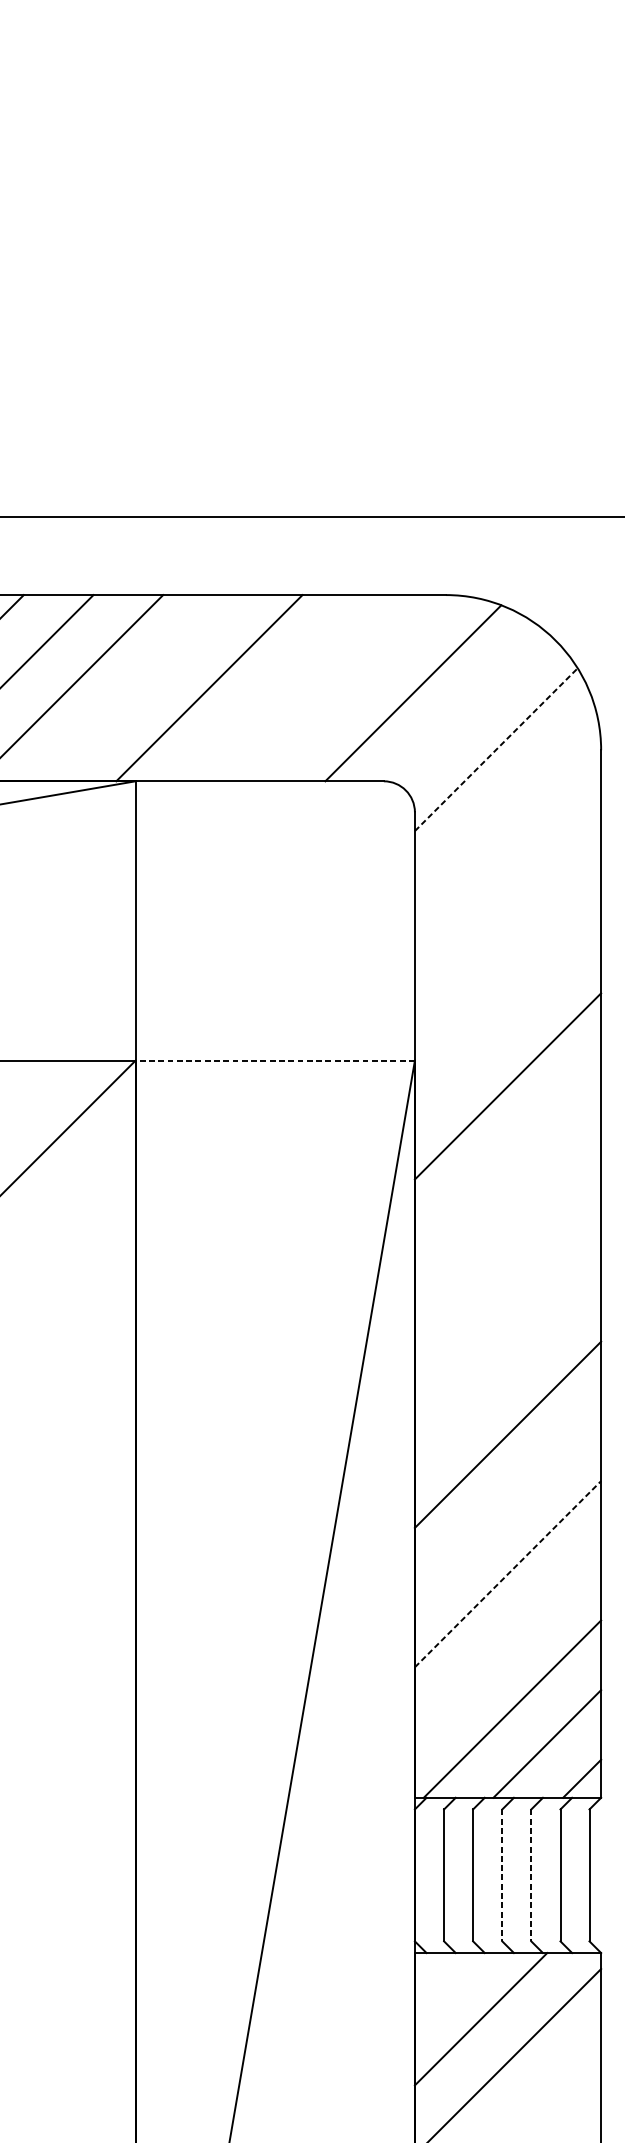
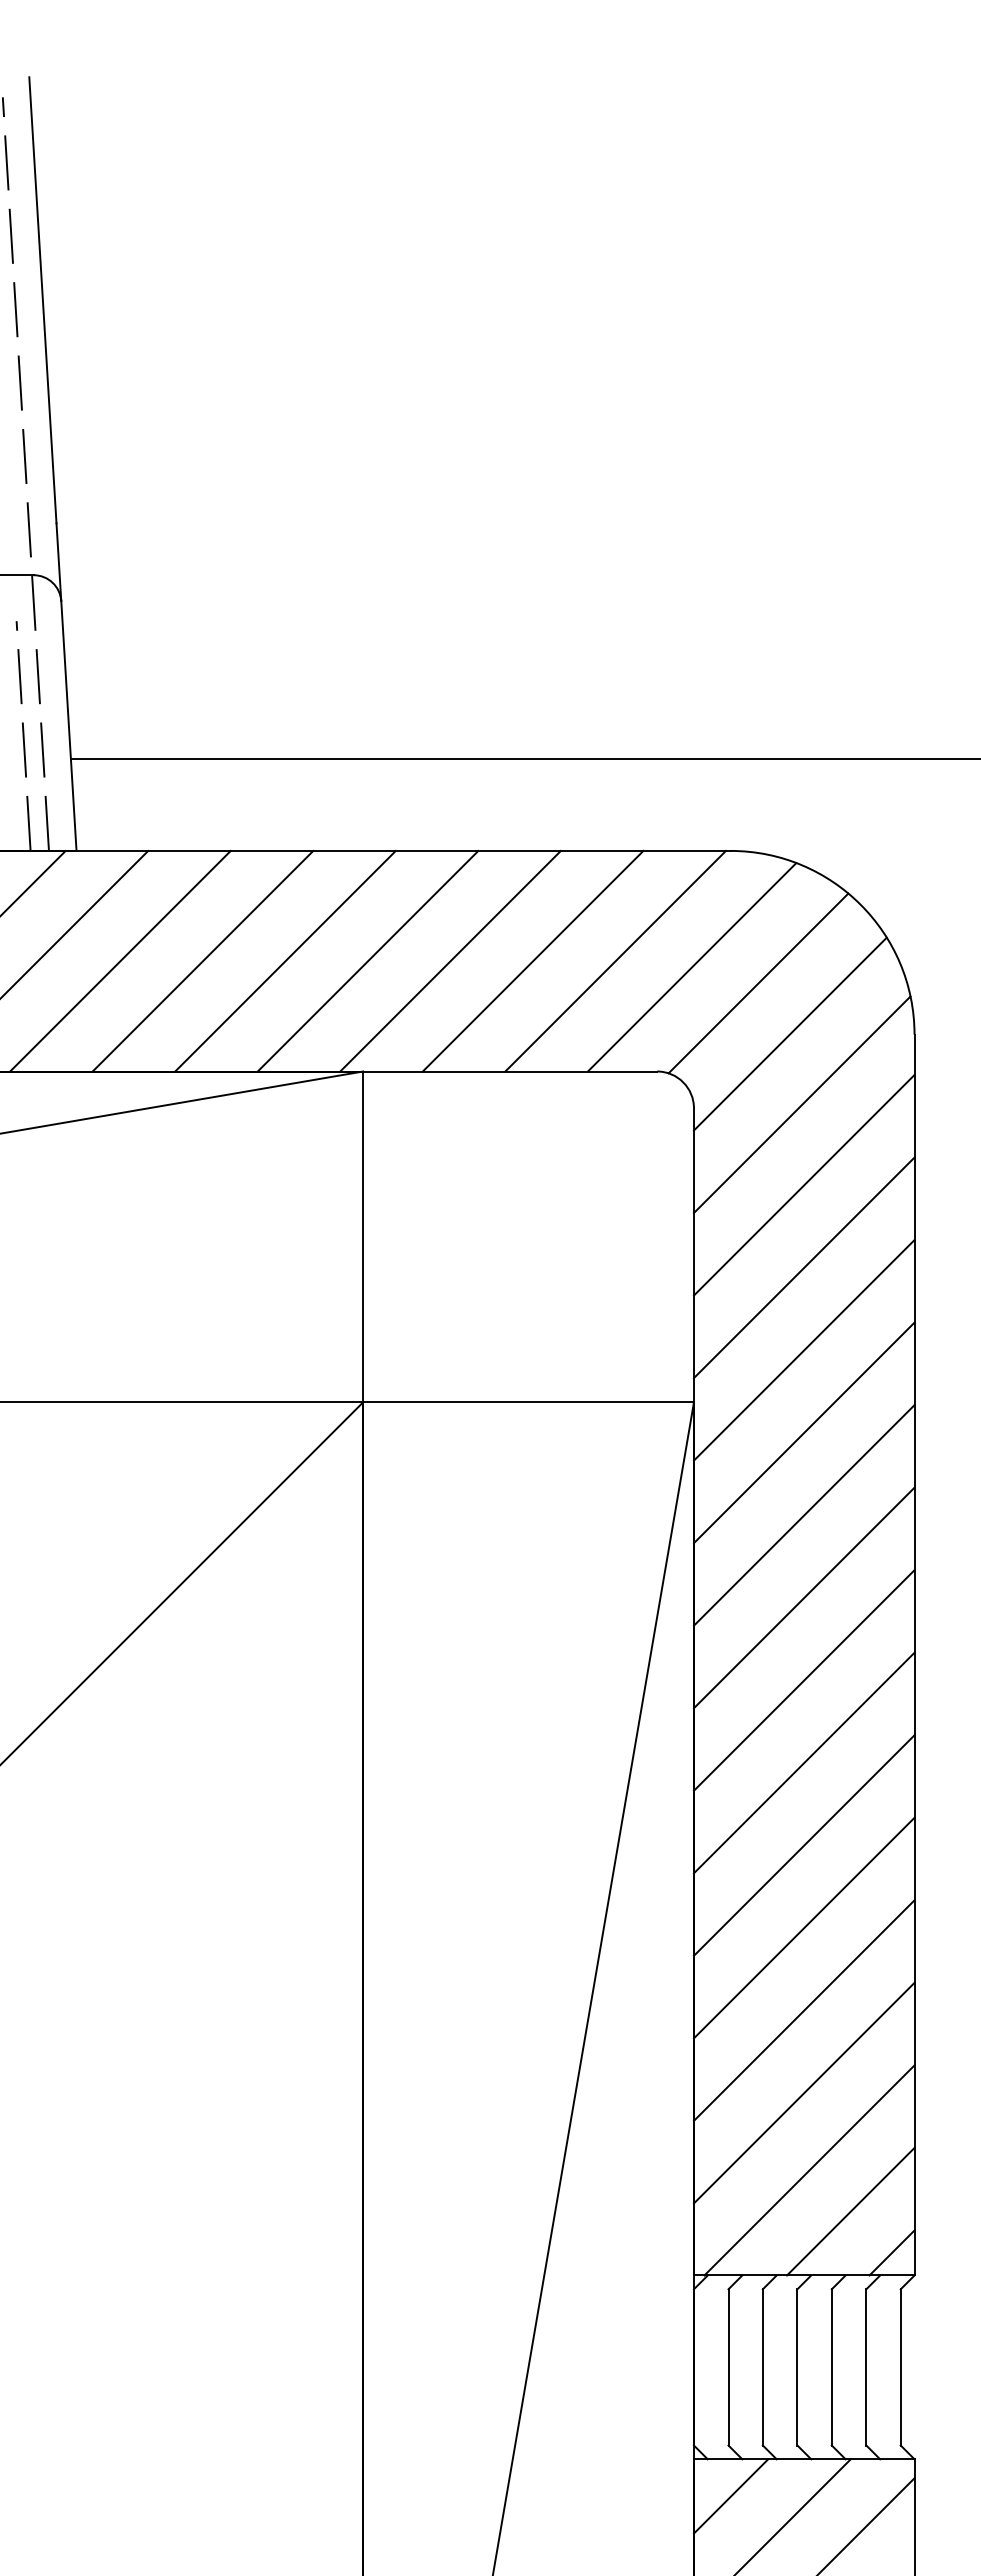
line: (139, 687) -> (367, 960), added
line: (278, 687) -> (532, 960), added
line: (348, 687) -> (615, 960), added
line: (469, 706) -> (758, 983), added
line: (496, 749) -> (790, 1033), dashed -> solid
line: (505, 809) -> (801, 1104), added
line: (507, 877) -> (803, 1185), added
line: (507, 946) -> (803, 1267), added
line: (507, 1016) -> (803, 1350), added
line: (275, 1060) -> (528, 1402), dashed -> solid
line: (507, 1156) -> (803, 1515), added
line: (507, 1225) -> (803, 1597), added
line: (507, 1295) -> (803, 1680), added
line: (507, 1364) -> (803, 1762), added
line: (507, 1504) -> (803, 1927), added
line: (508, 1574) -> (804, 2010), dashed -> solid
line: (507, 1643) -> (803, 2092), added
line: (502, 1875) -> (797, 2367), dashed -> solid
line: (531, 1875) -> (831, 2367), dashed -> solid
line: (445, 1984) -> (730, 2496), added

